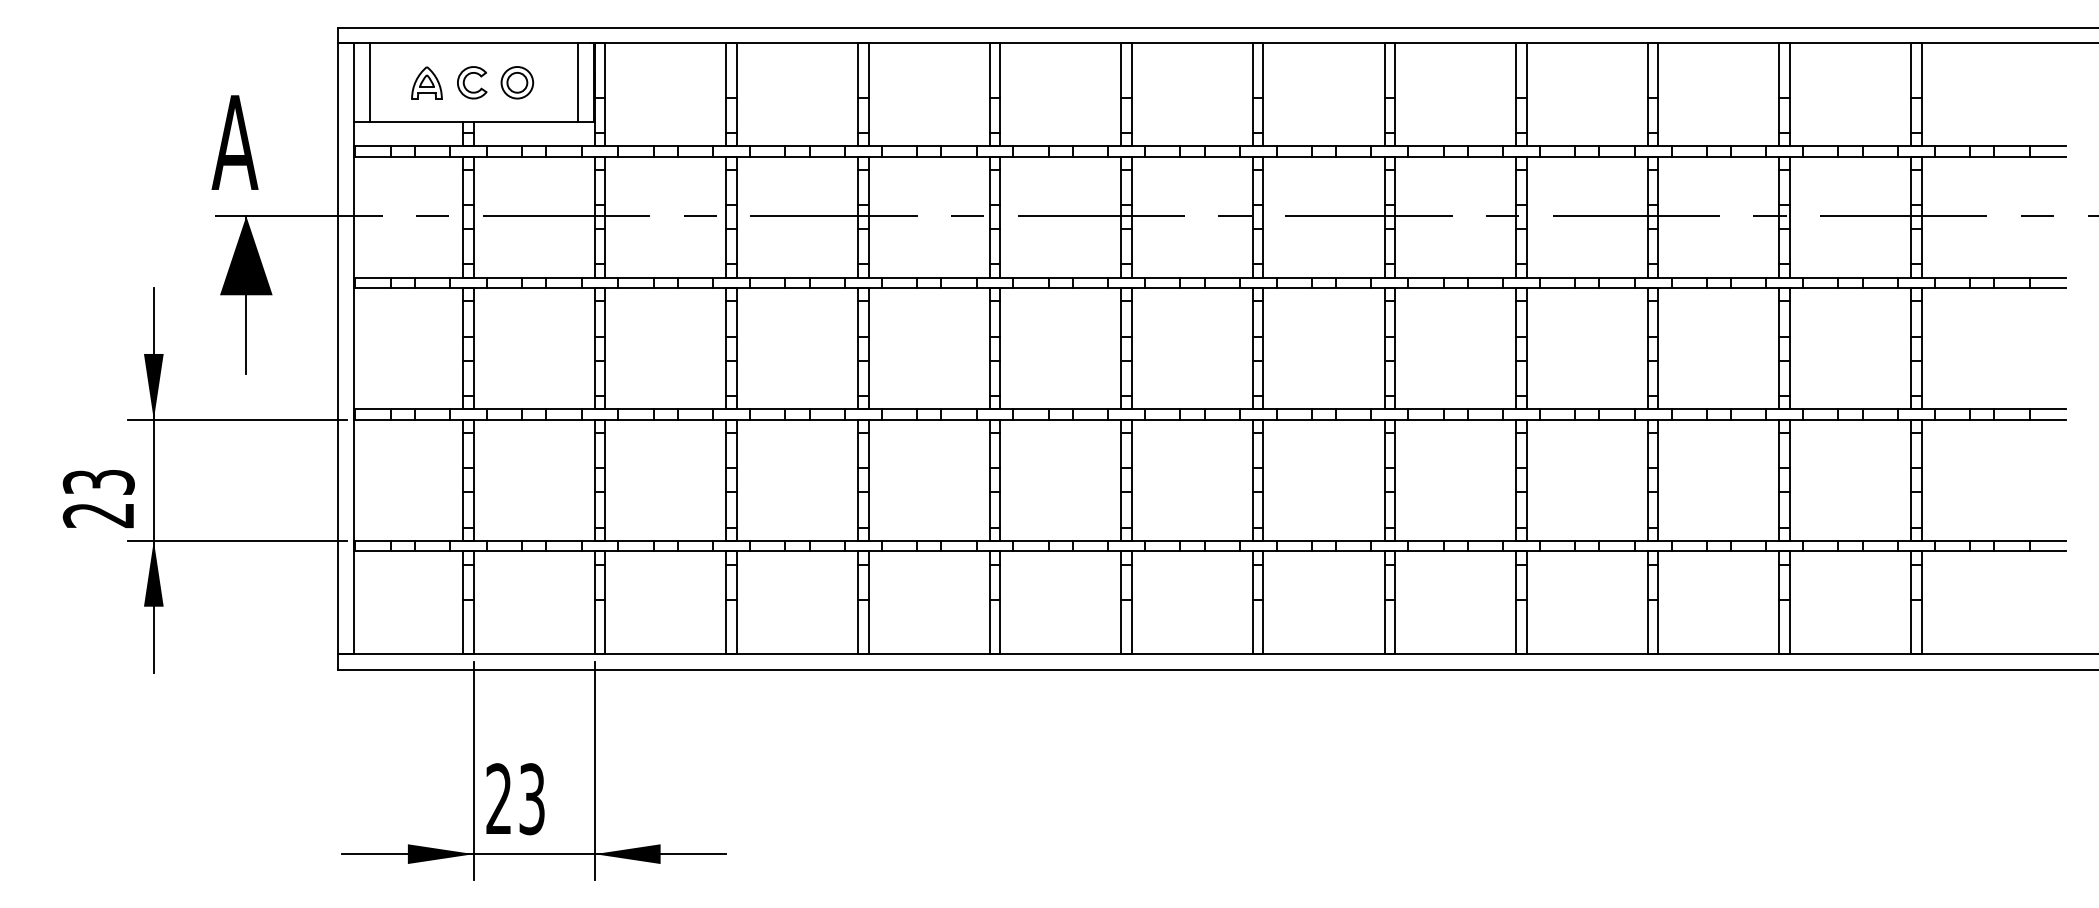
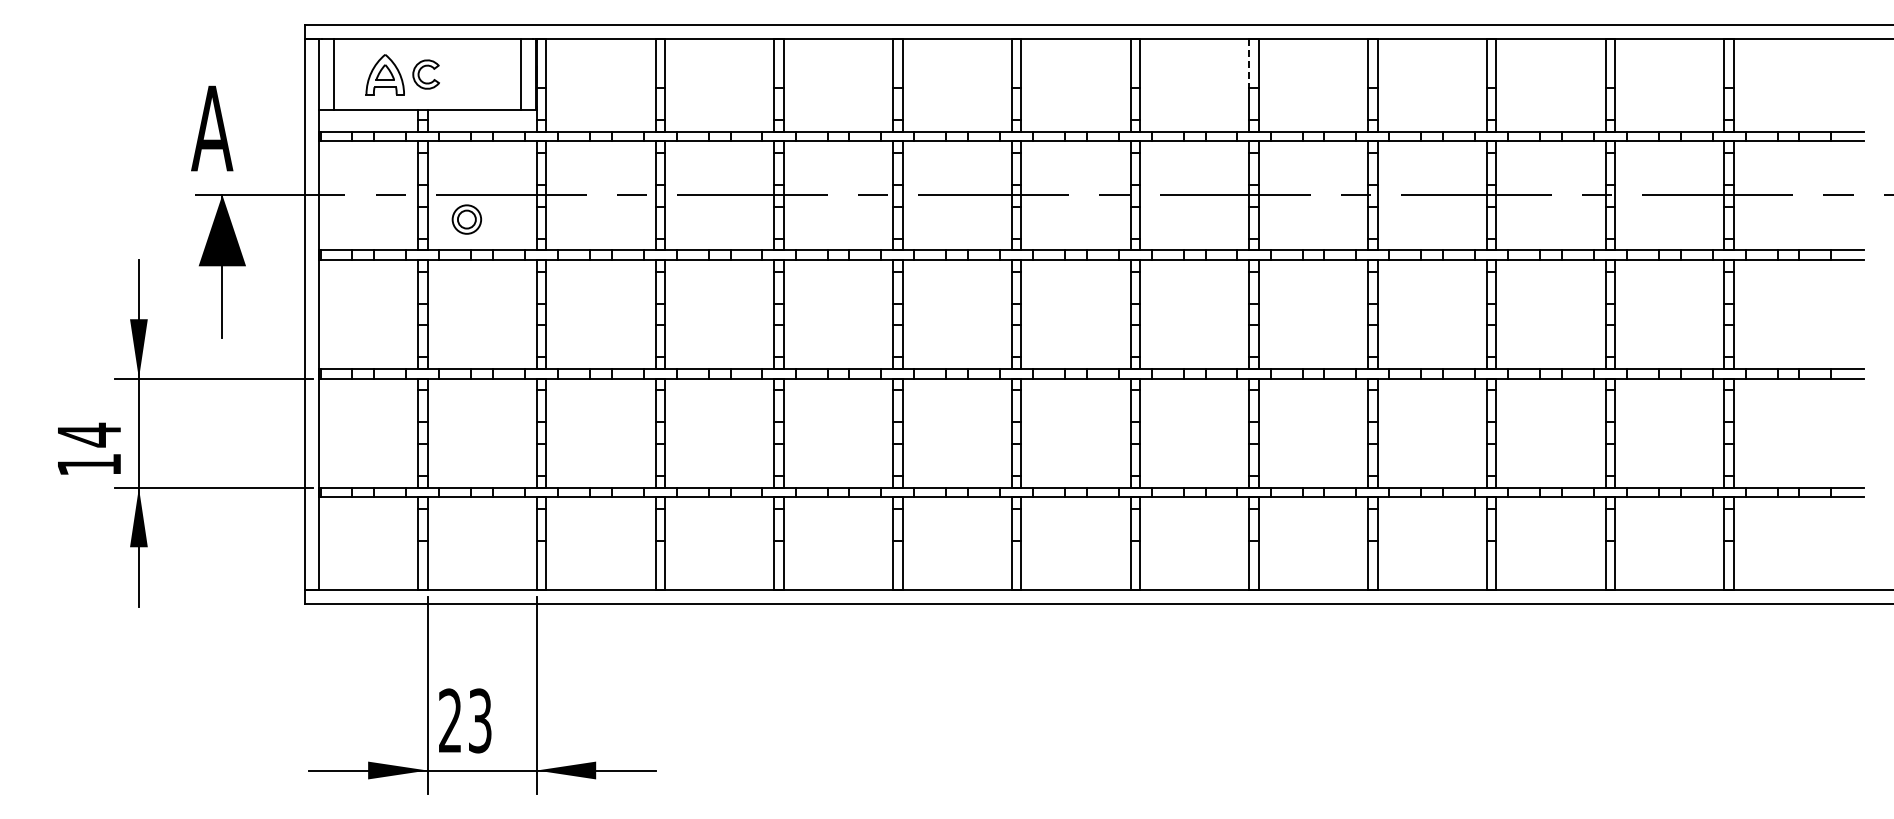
line: (1384, 70) -> (1249, 63), solid -> dashed
part: (427, 82) -> (385, 74), size x1.4
part: (516, 82) -> (466, 219), moved
text: (97, 498) -> (88, 449), 23 -> 14

